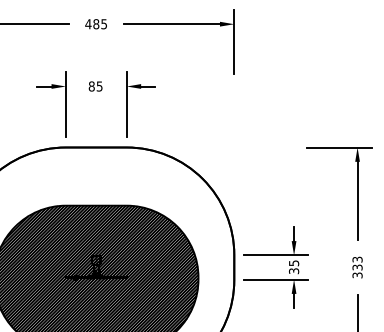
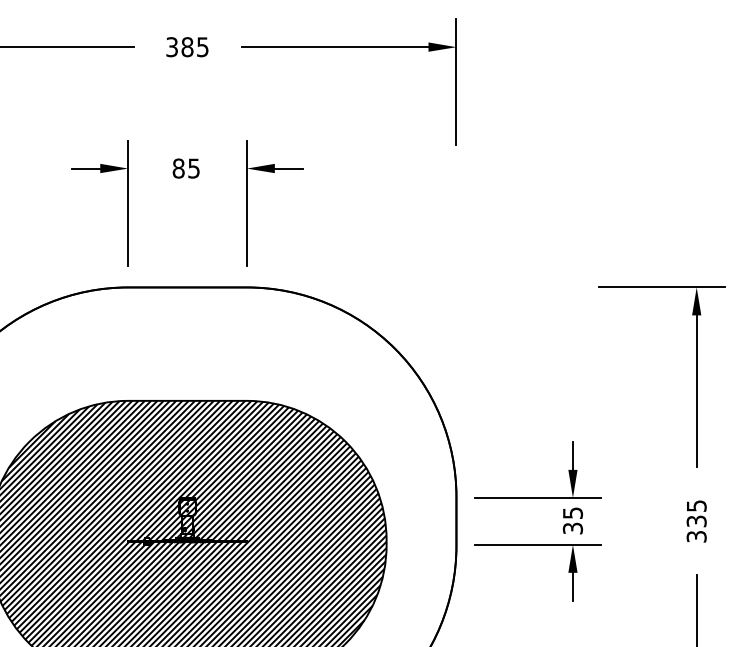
text: (88, 24) -> (172, 47), 485 -> 385
text: (356, 259) -> (694, 505), 333 -> 335

